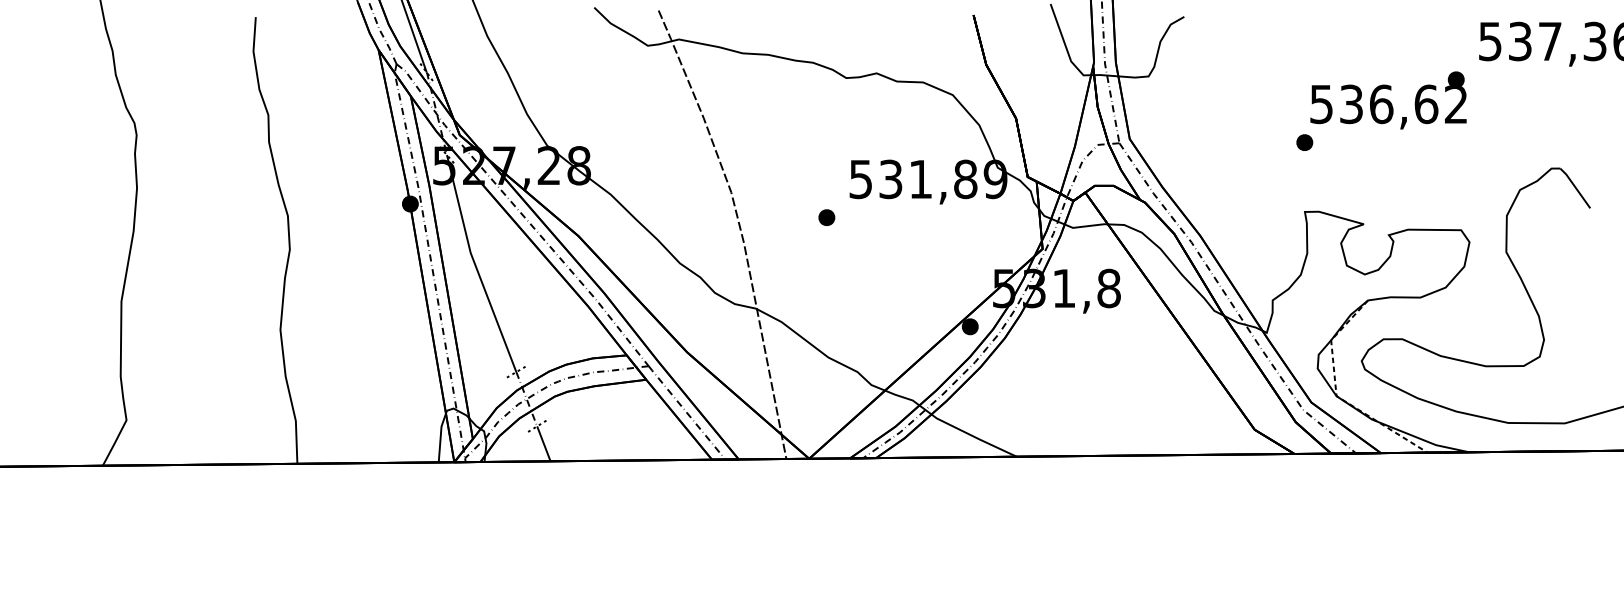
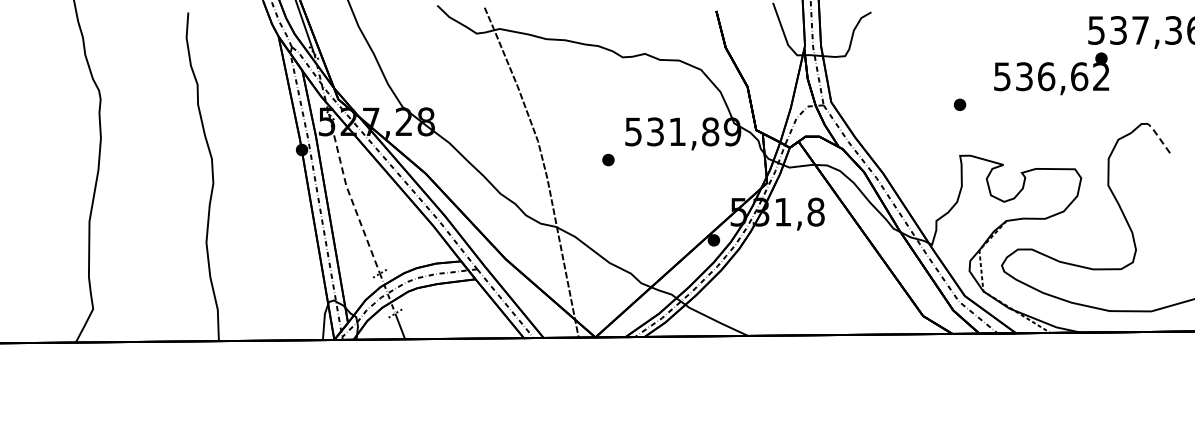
text: (1388, 100) -> (1051, 73), moved
line: (1574, 186) -> (1158, 137), solid -> dashed
line: (474, 264) -> (349, 194), solid -> dashed

